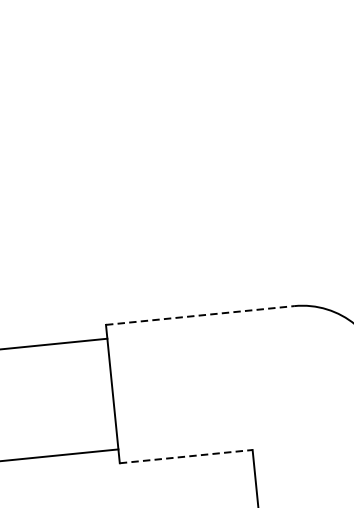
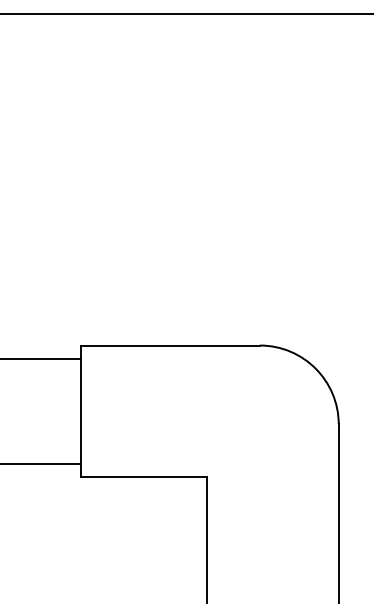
line: (201, 315) -> (171, 345), dashed -> solid
line: (186, 456) -> (144, 476), dashed -> solid

